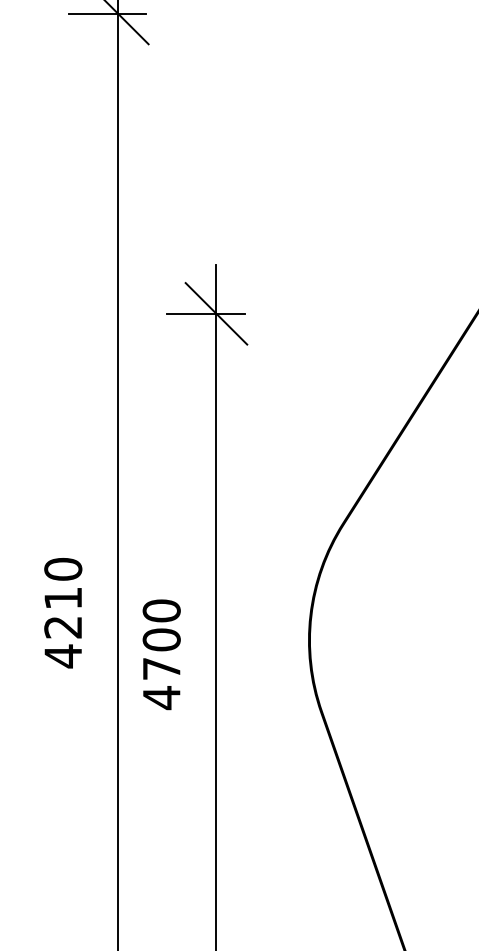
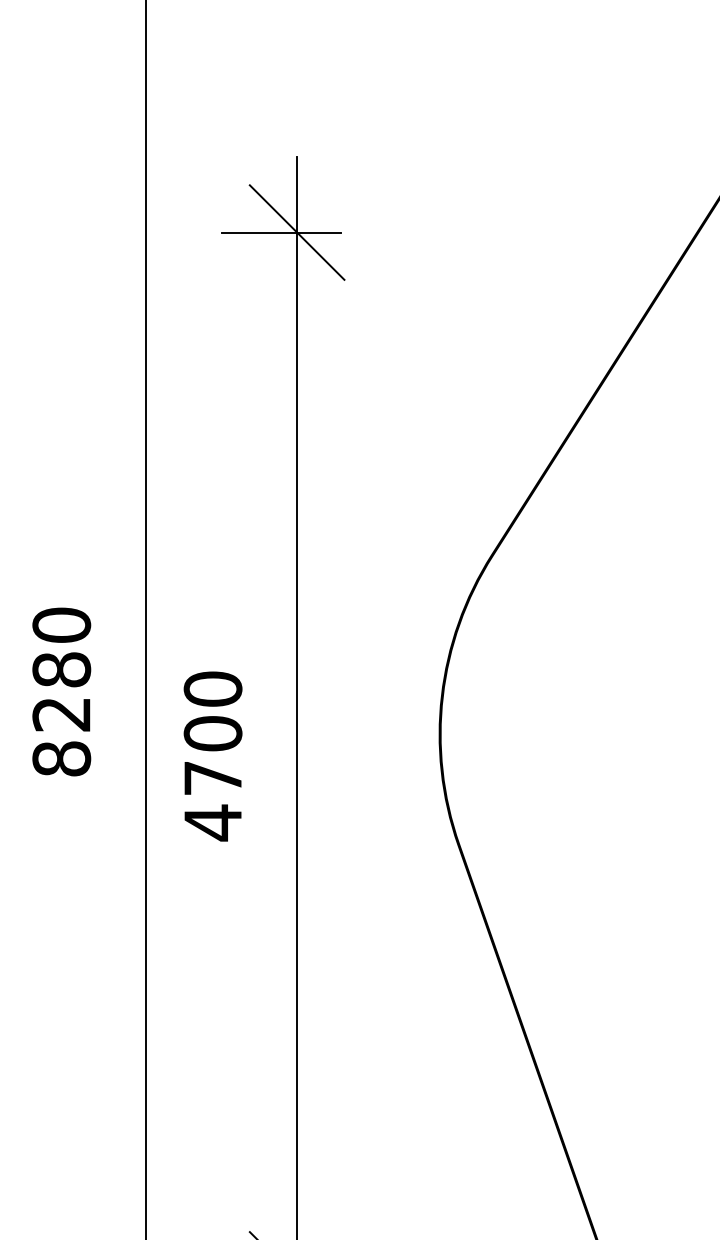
text: (63, 627) -> (62, 714), 4210 -> 8280

